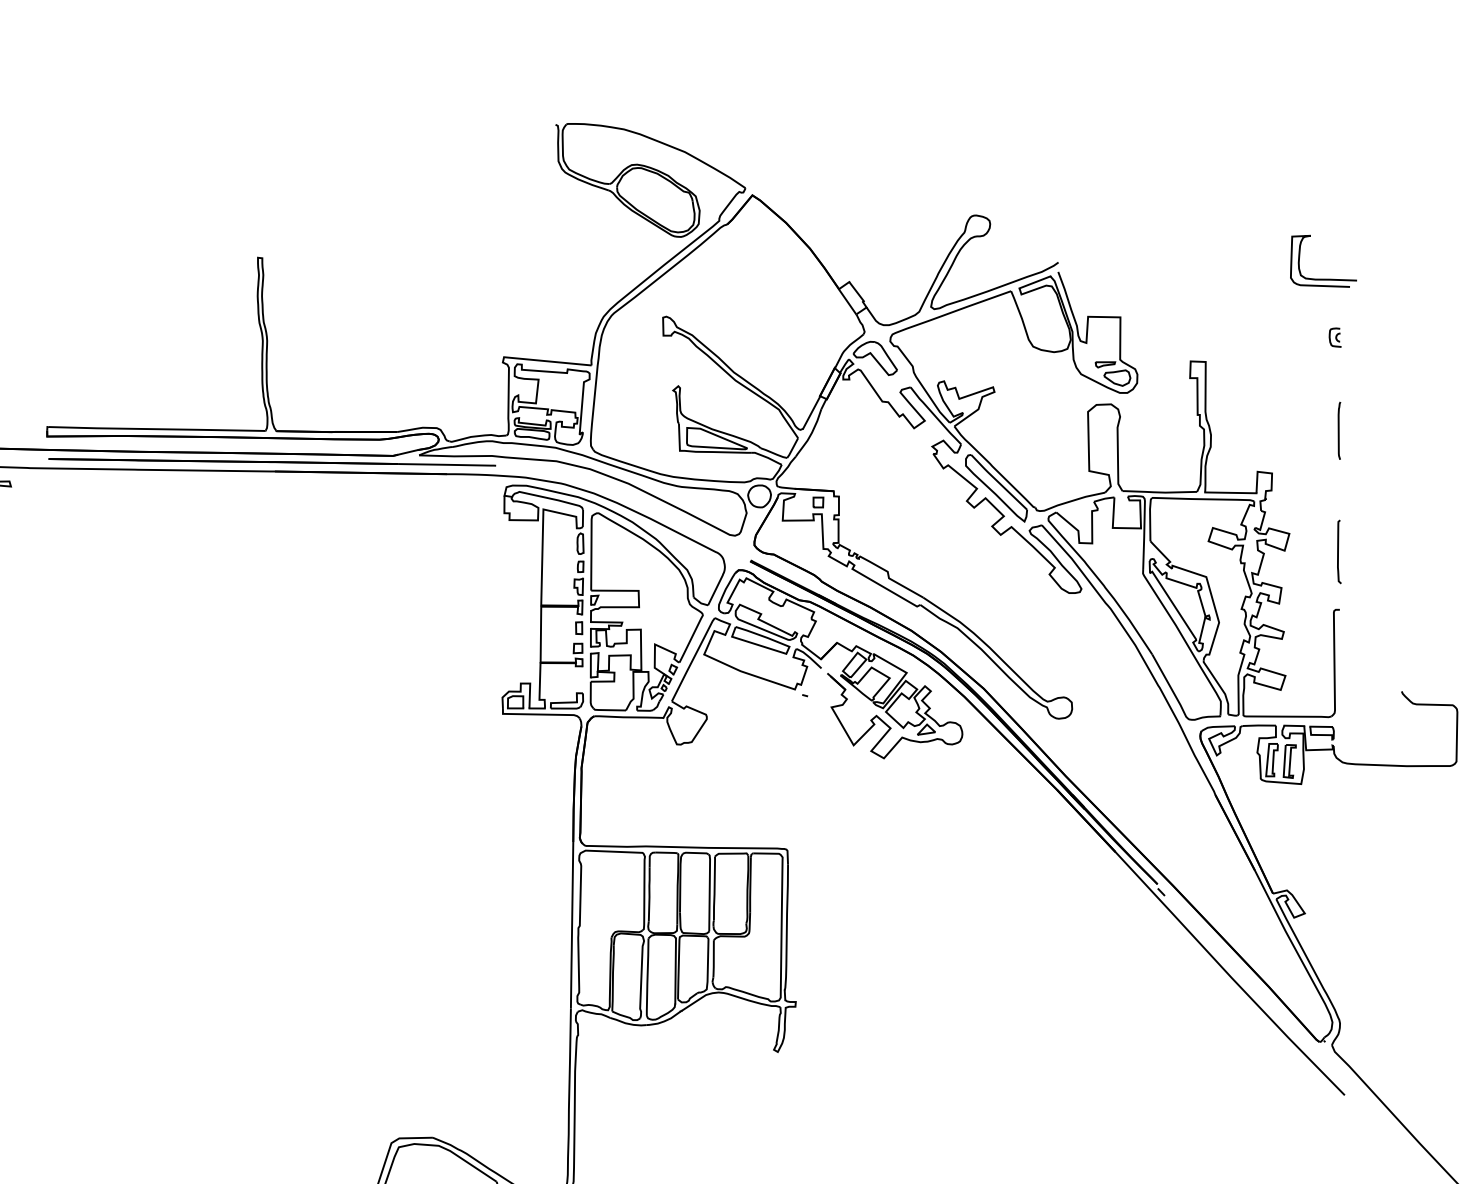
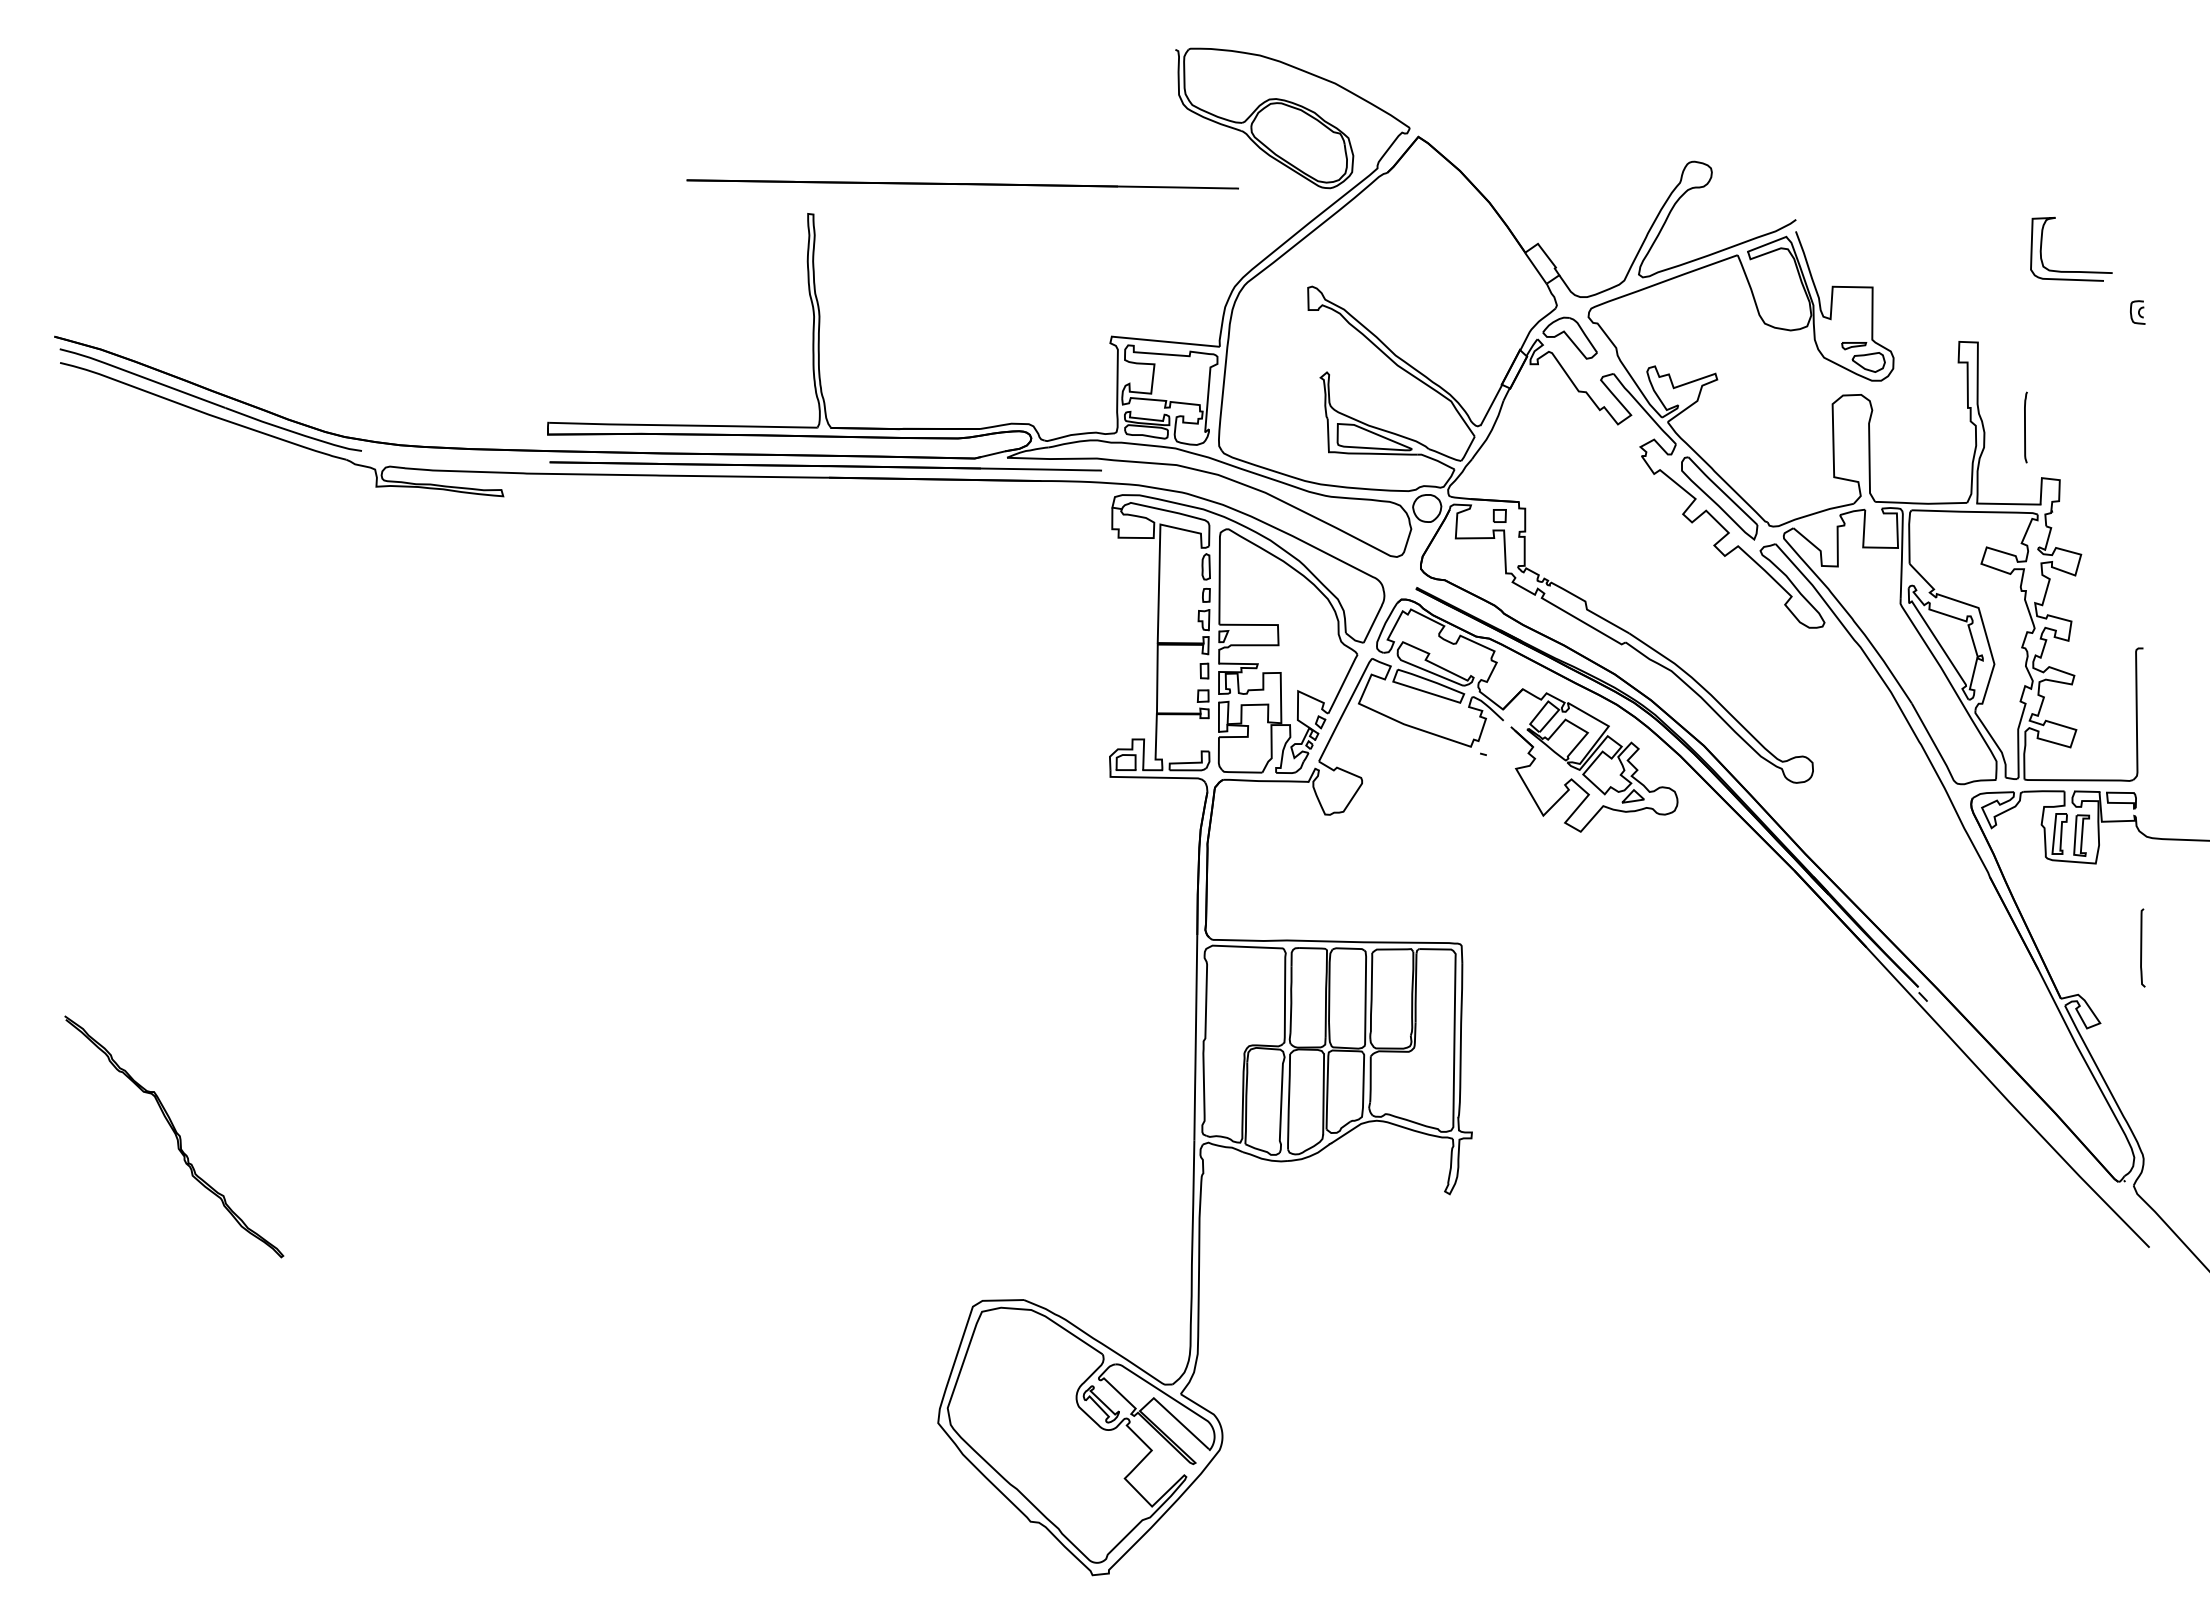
line: (383, 233) -> (962, 184), added
curve: (1323, 279) -> (2071, 271), moved
curve: (1339, 430) -> (2025, 427), moved
curve: (1339, 551) -> (2142, 947), moved

